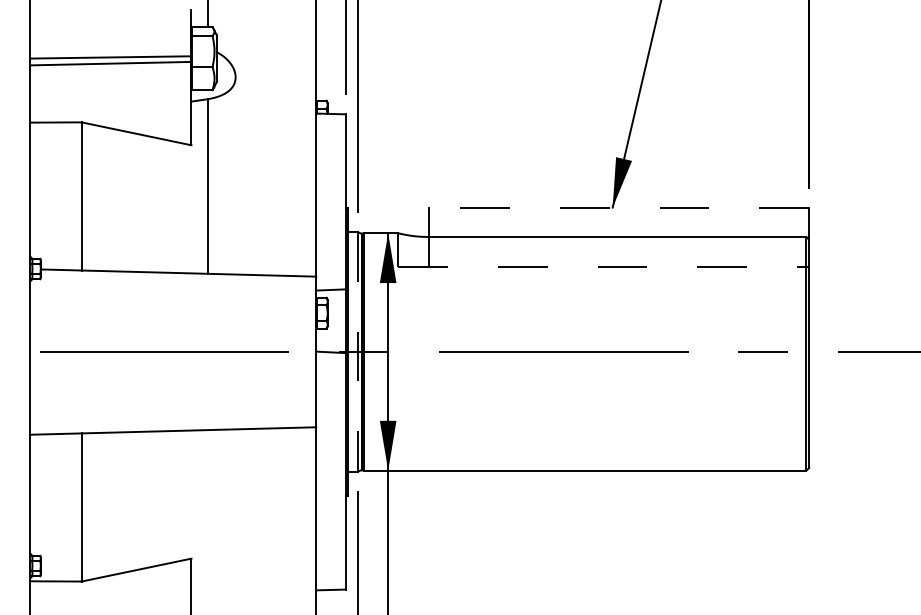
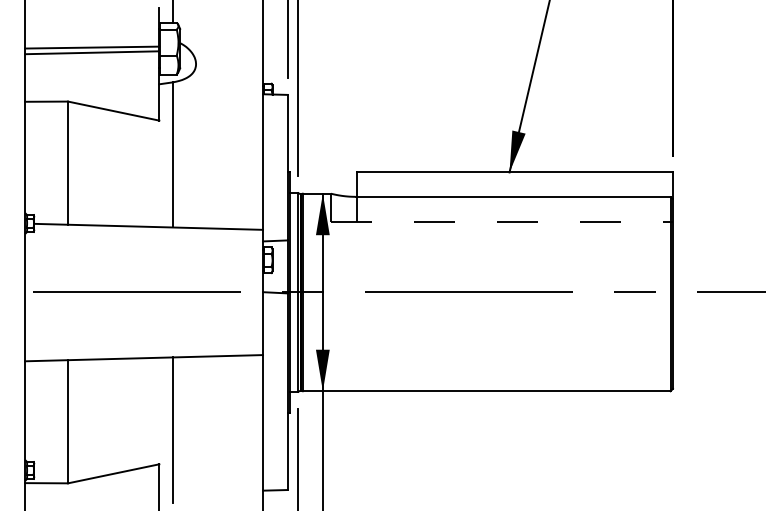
line: (618, 207) -> (514, 172), dashed -> solid
line: (357, 352) -> (297, 292), dashed -> solid
line: (207, 517) -> (172, 430), added

